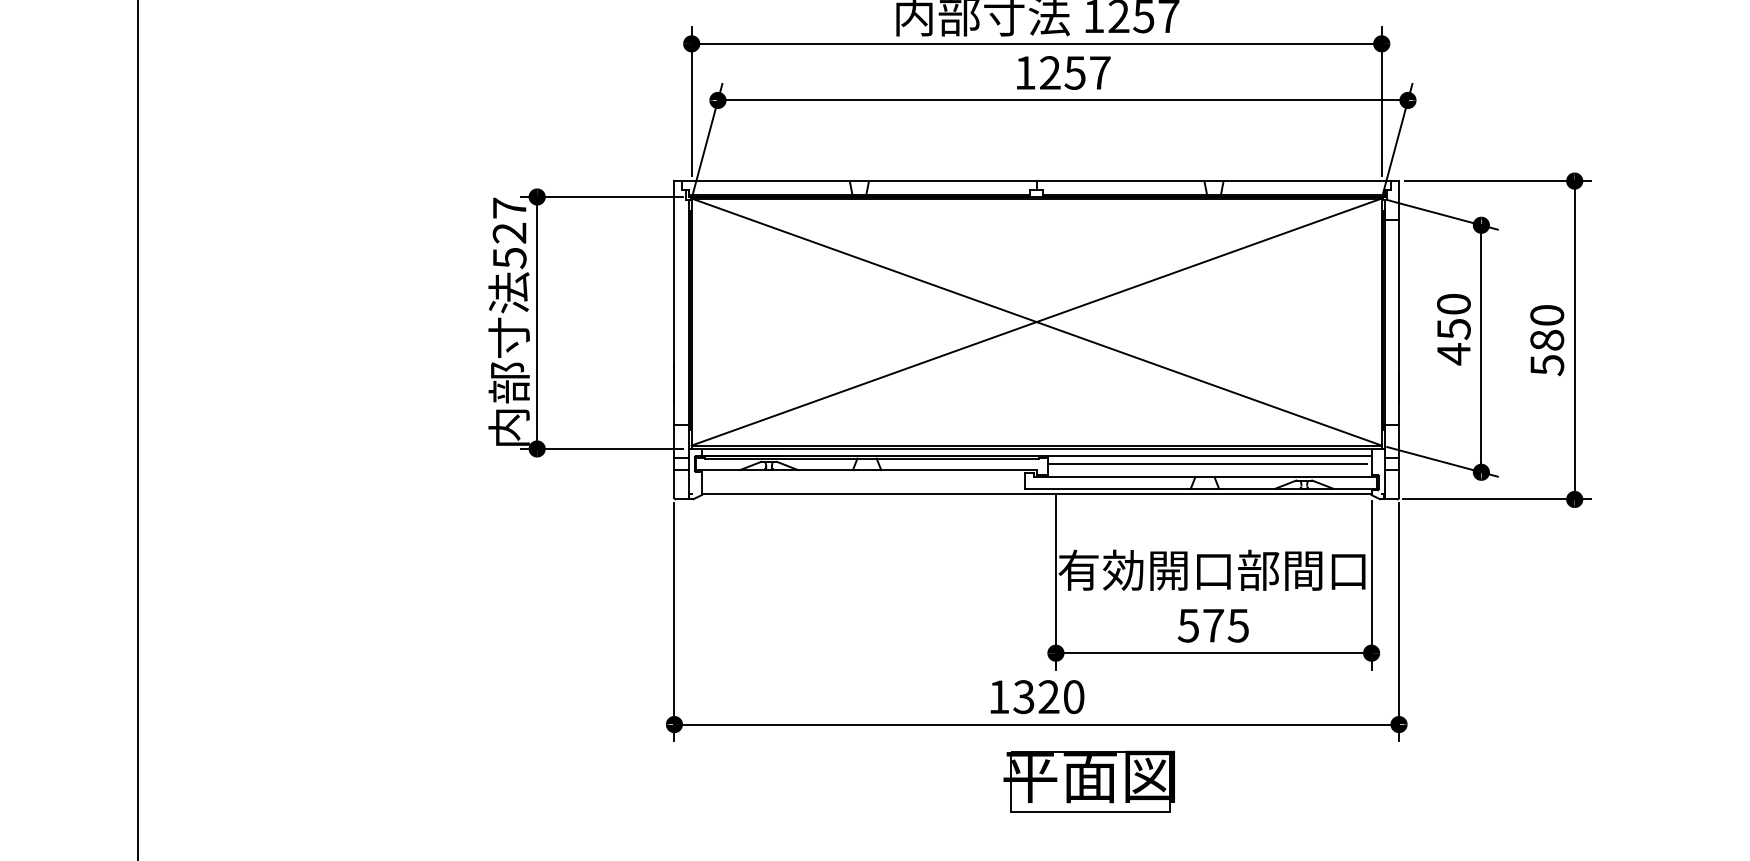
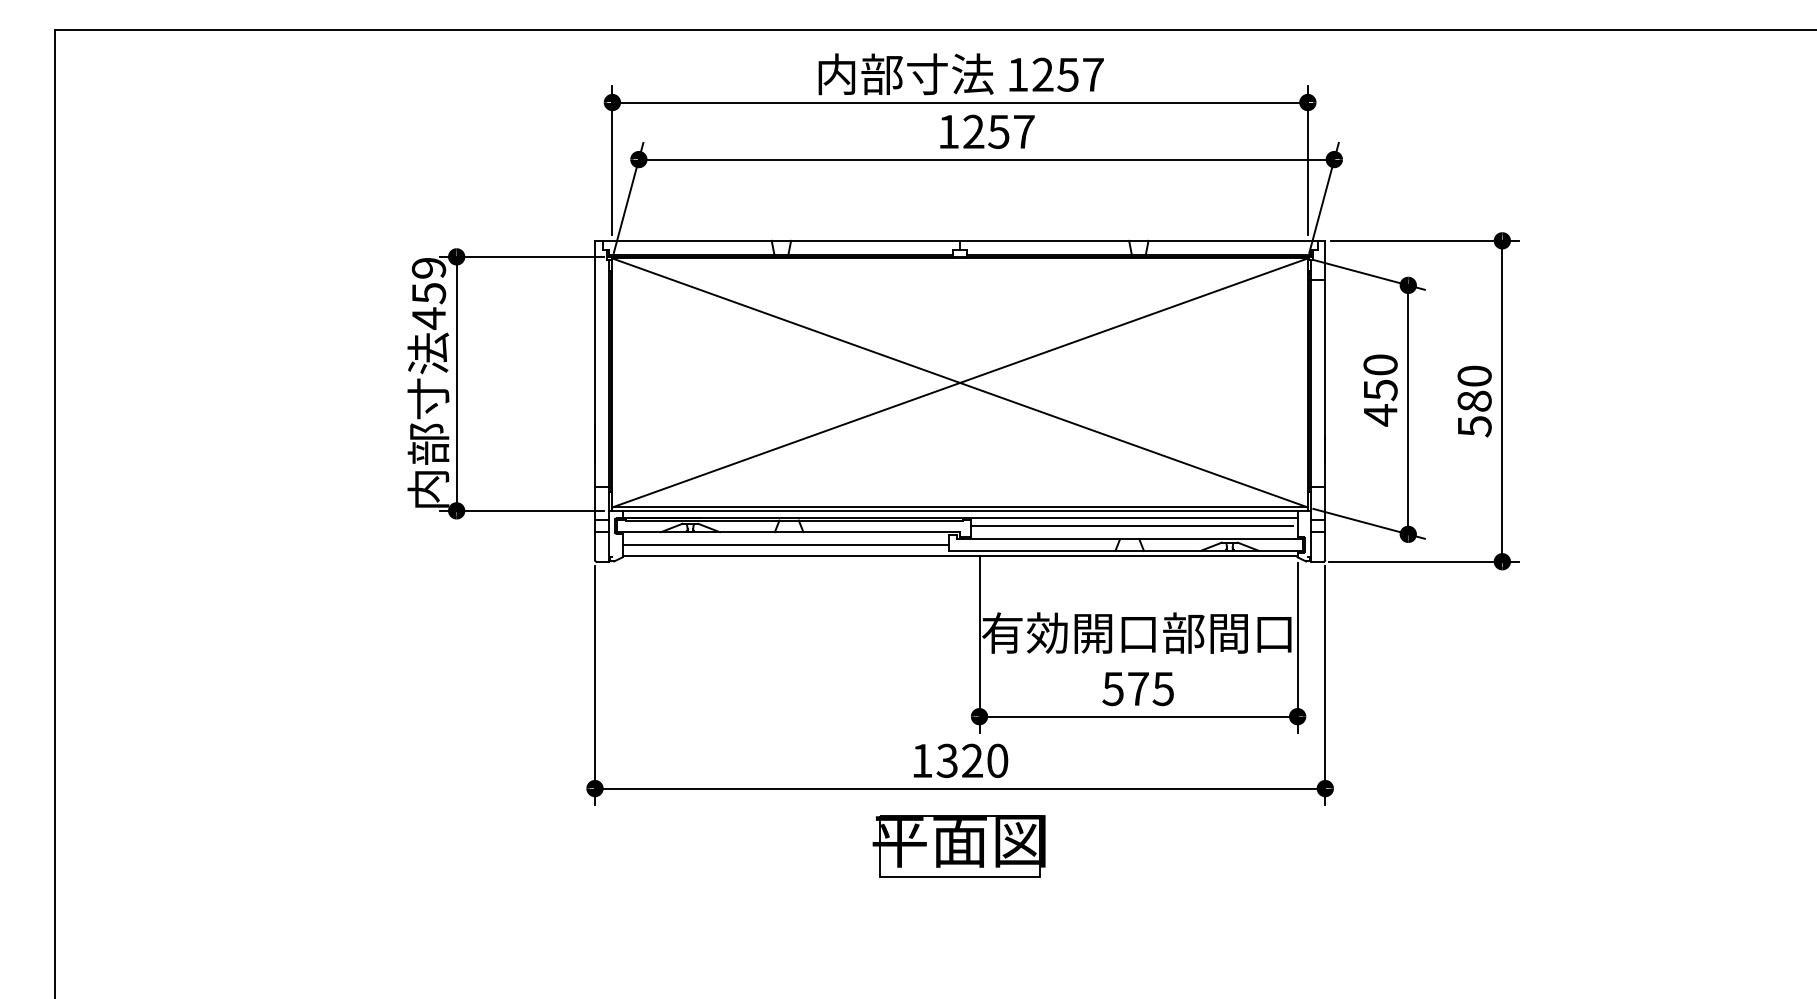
text: (509, 233) -> (428, 293), 527 -> 459
line: (863, 482) -> (785, 544), added
part: (1088, 782) -> (958, 846), moved

